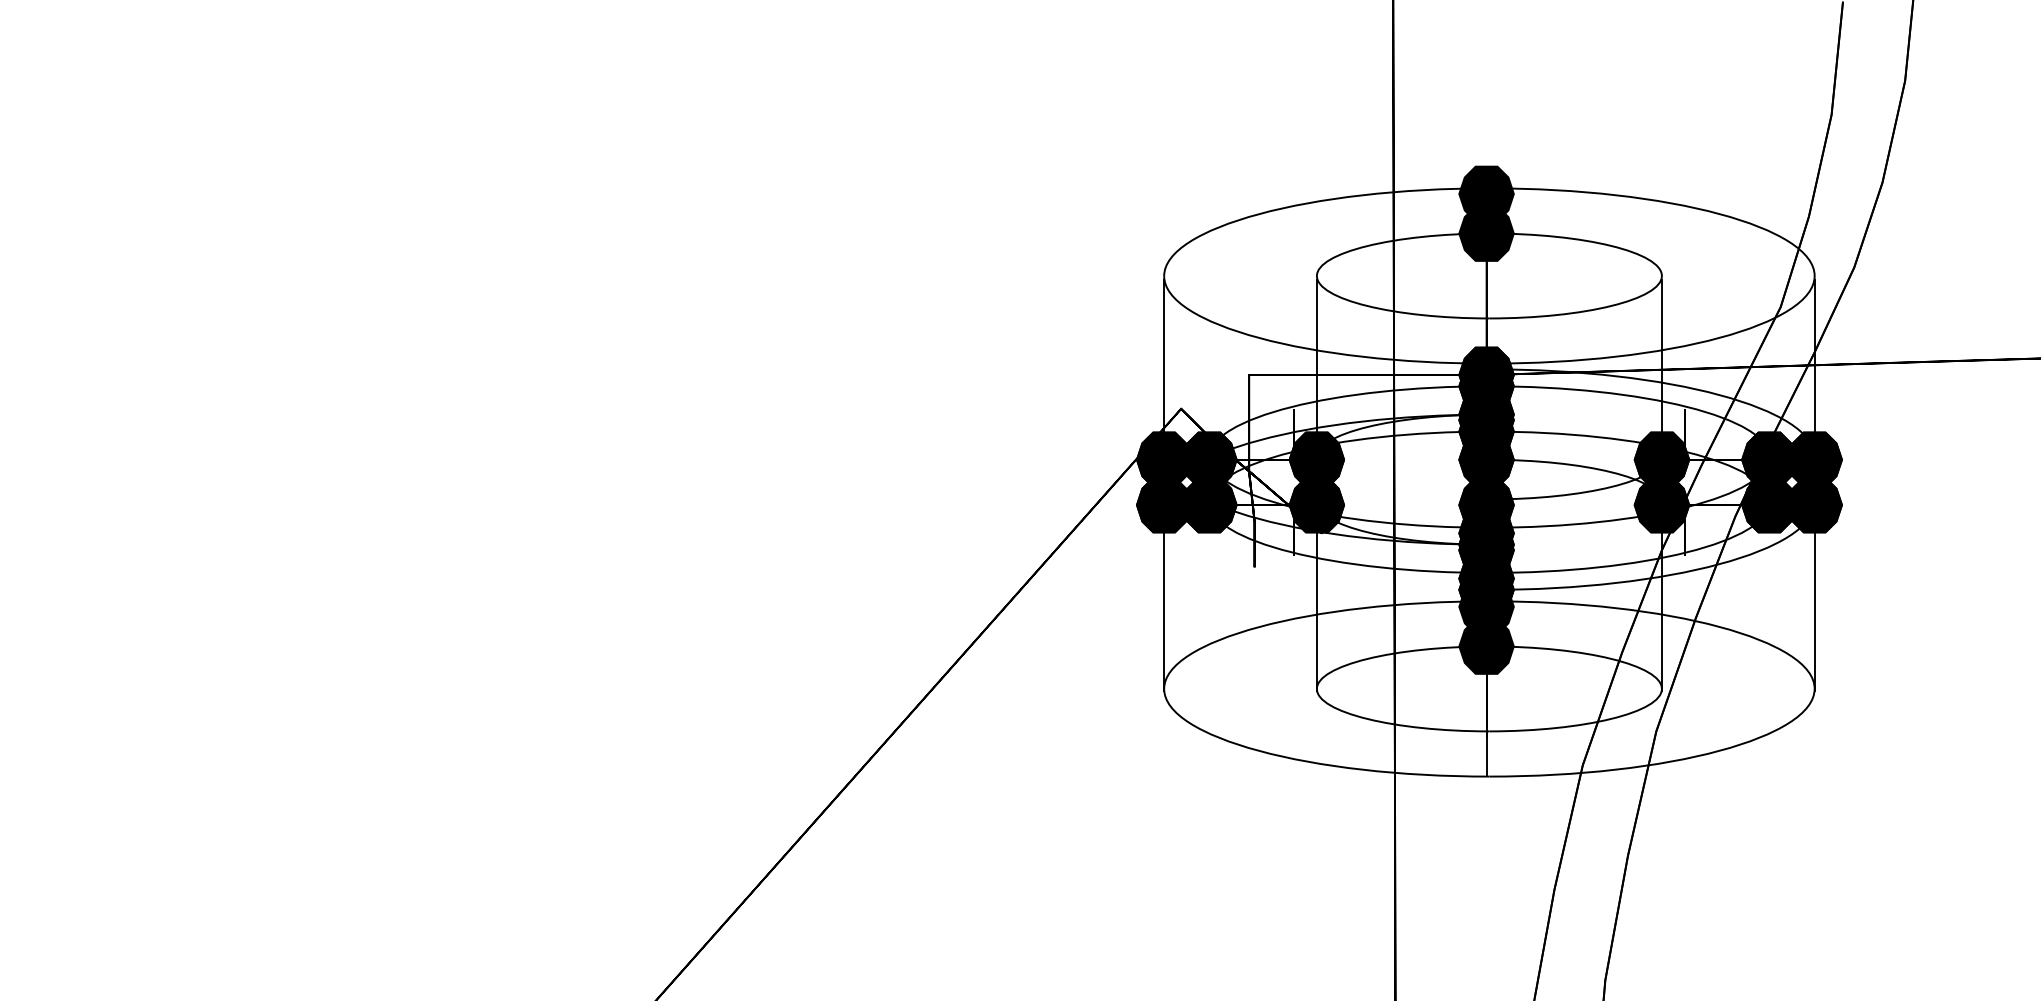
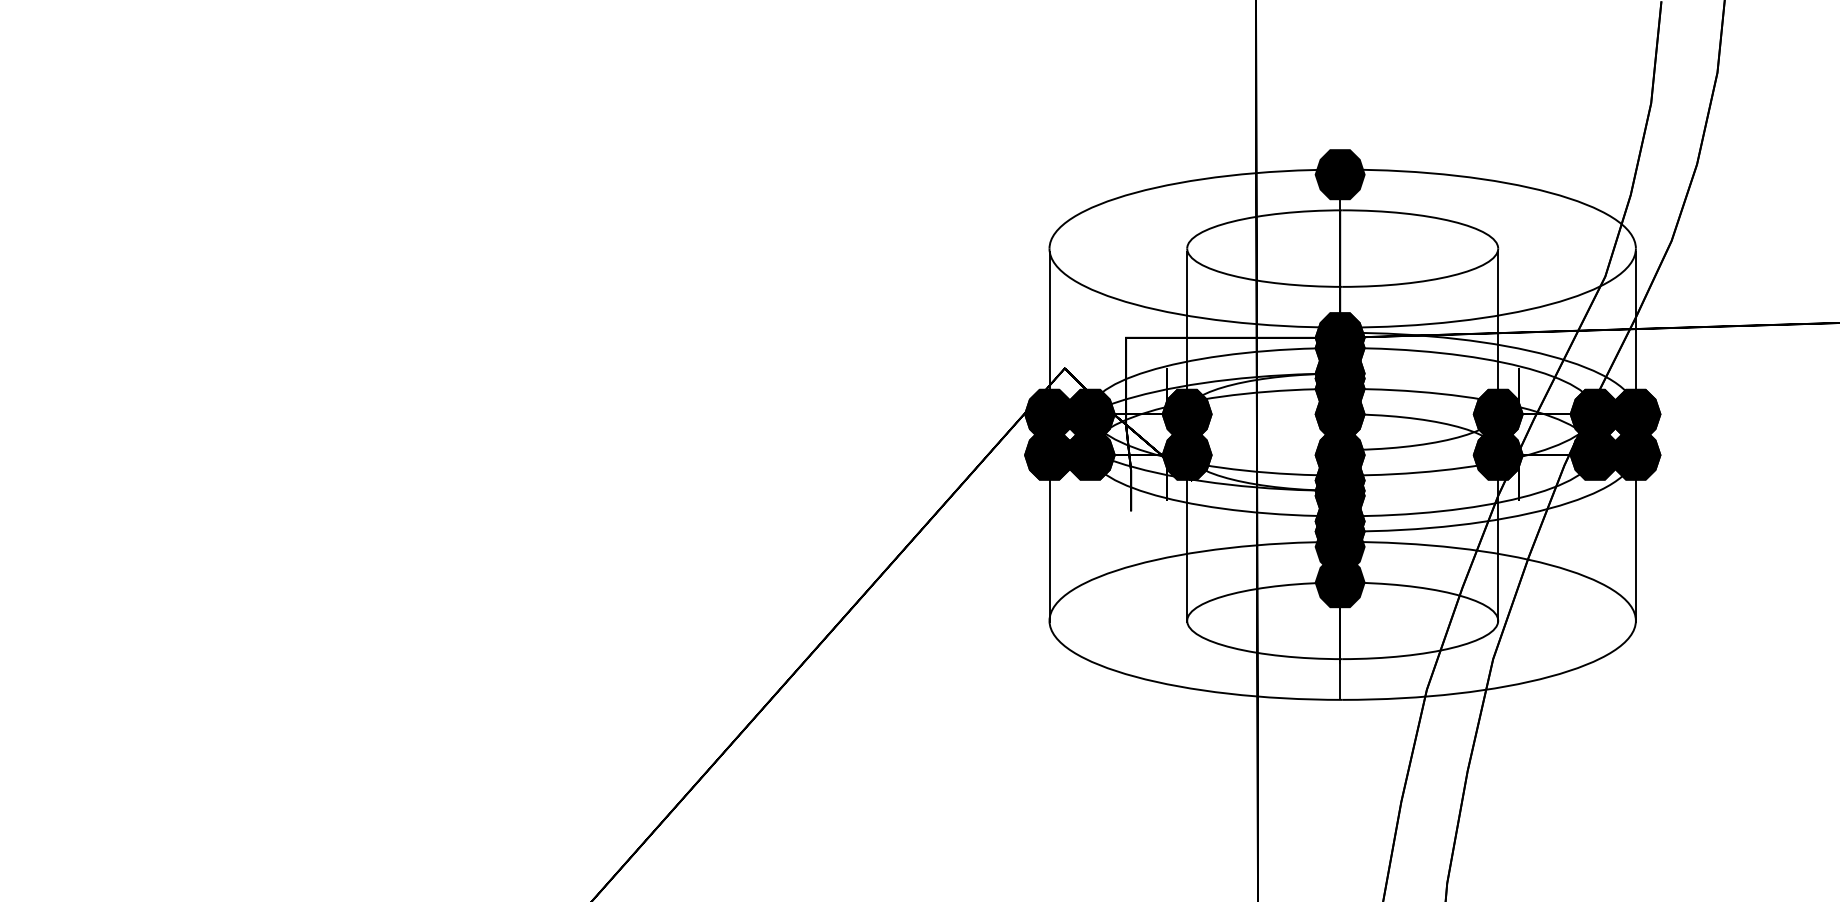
fill: (1485, 232) -> (1339, 209), removed

